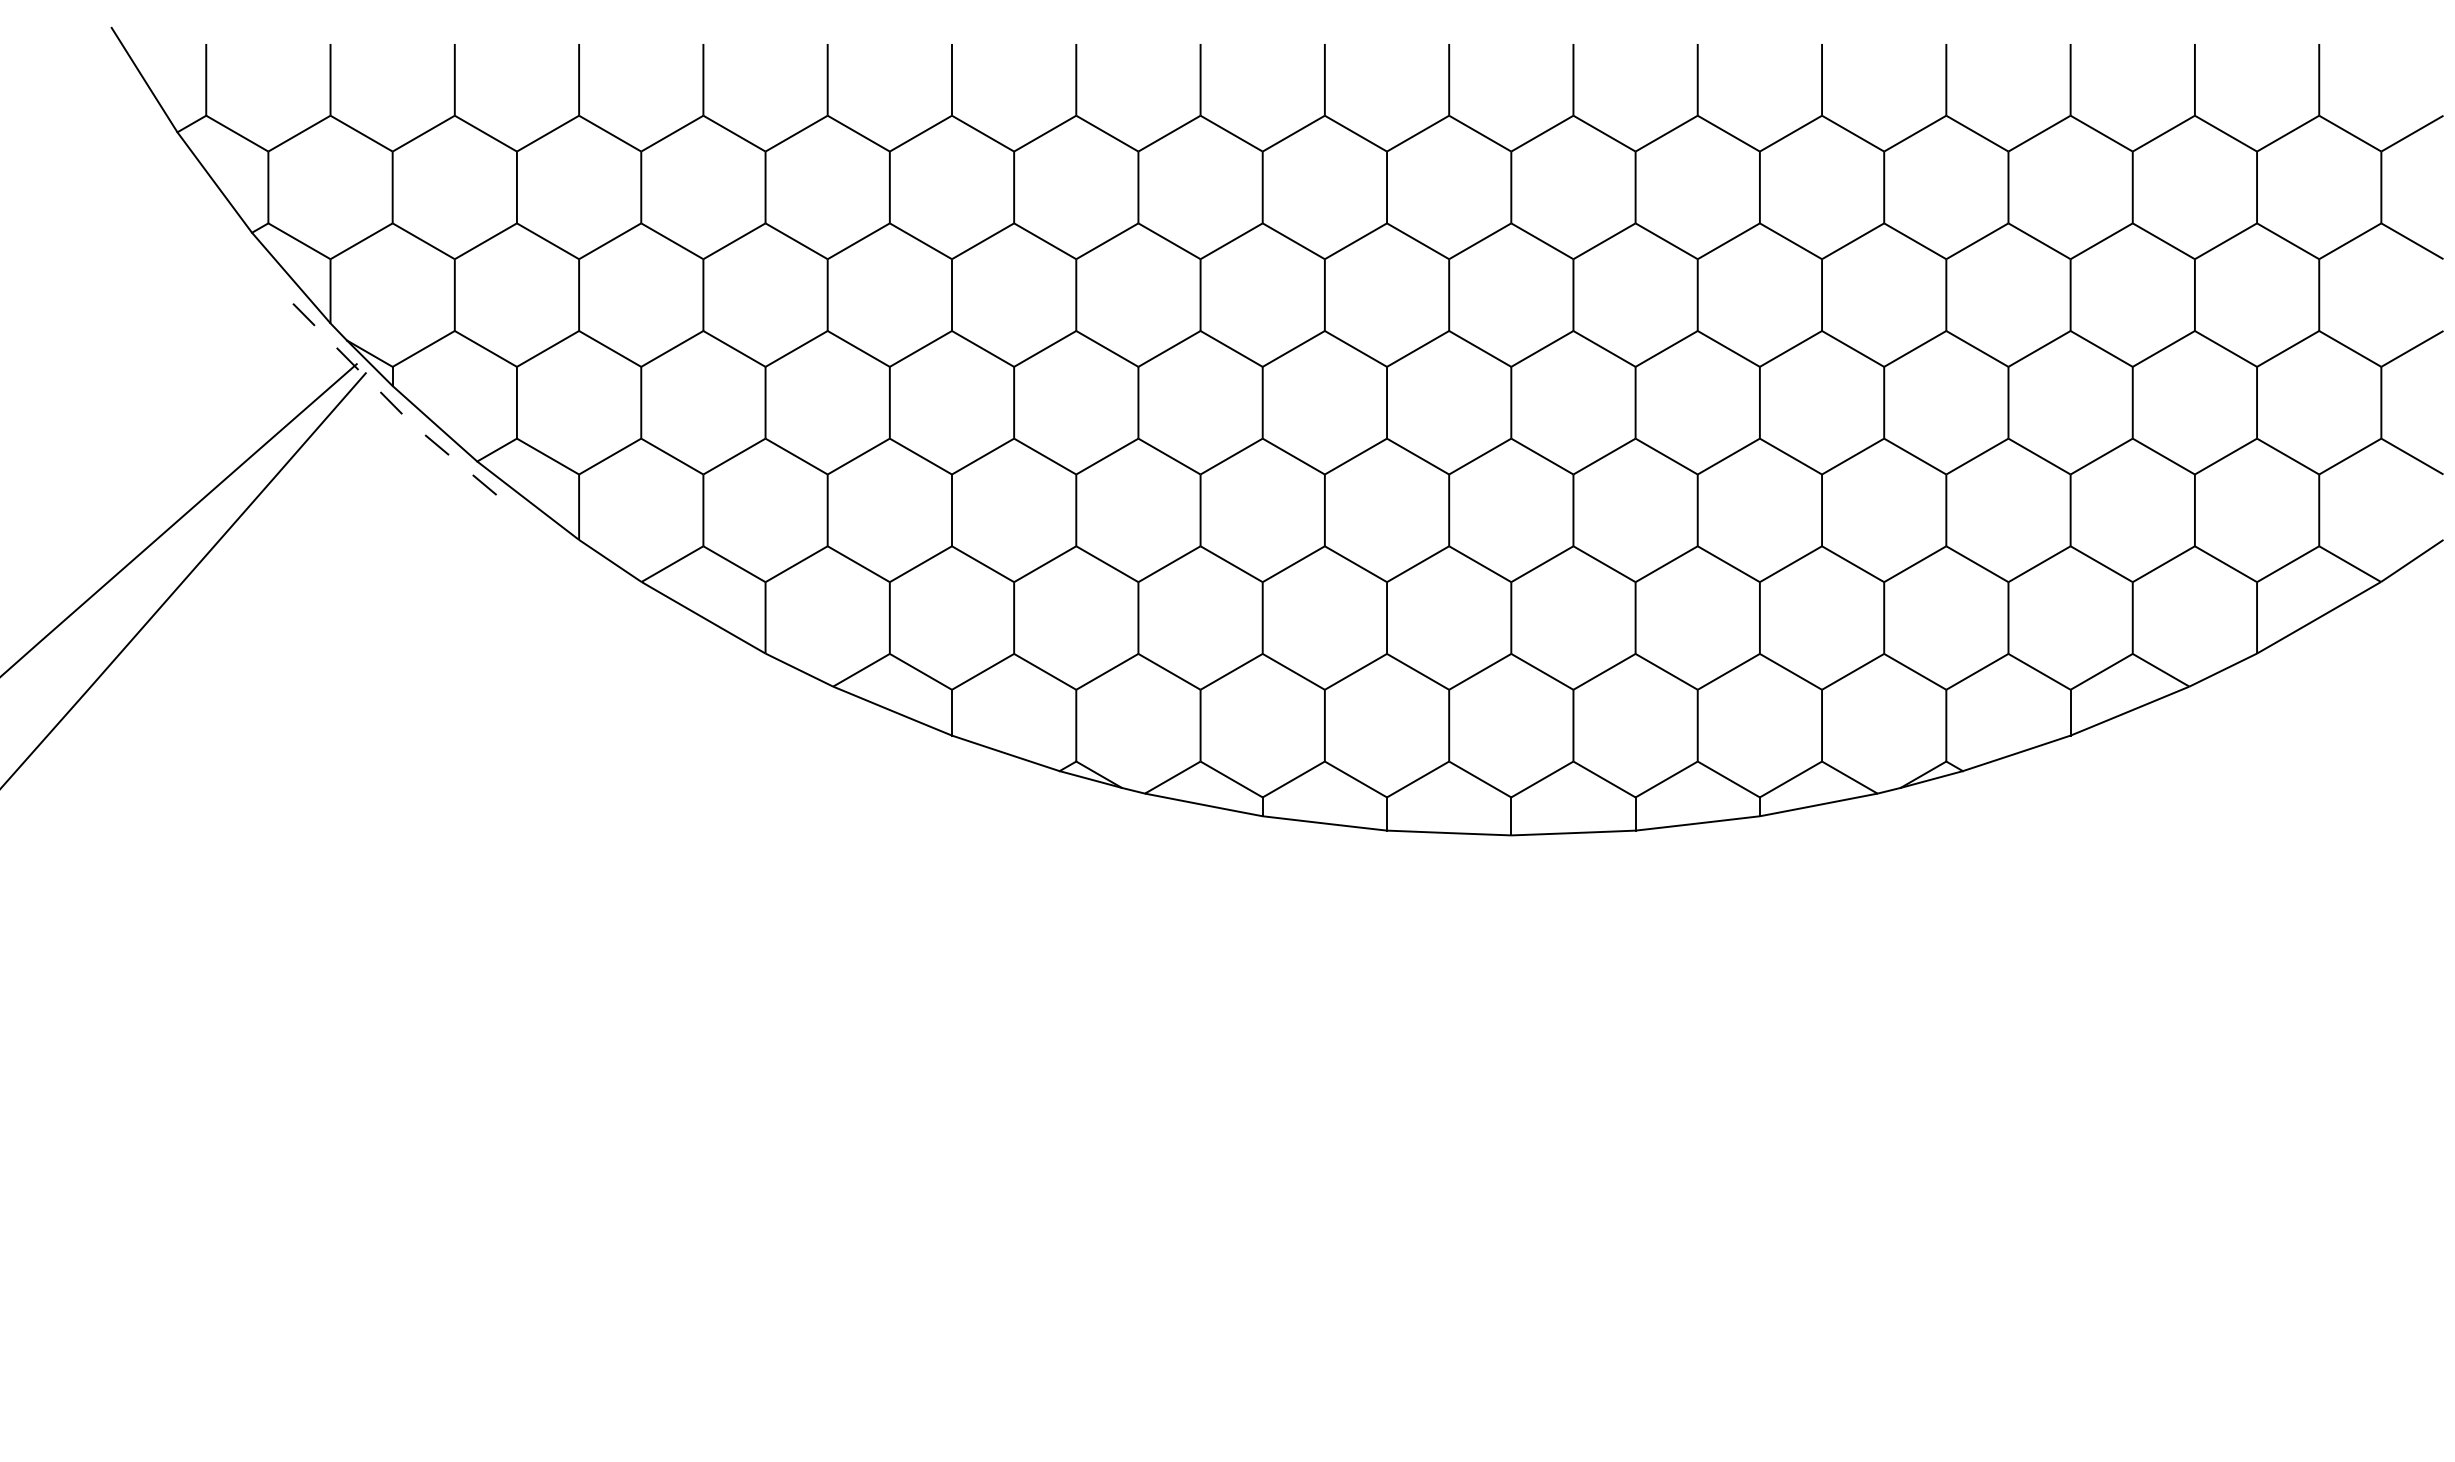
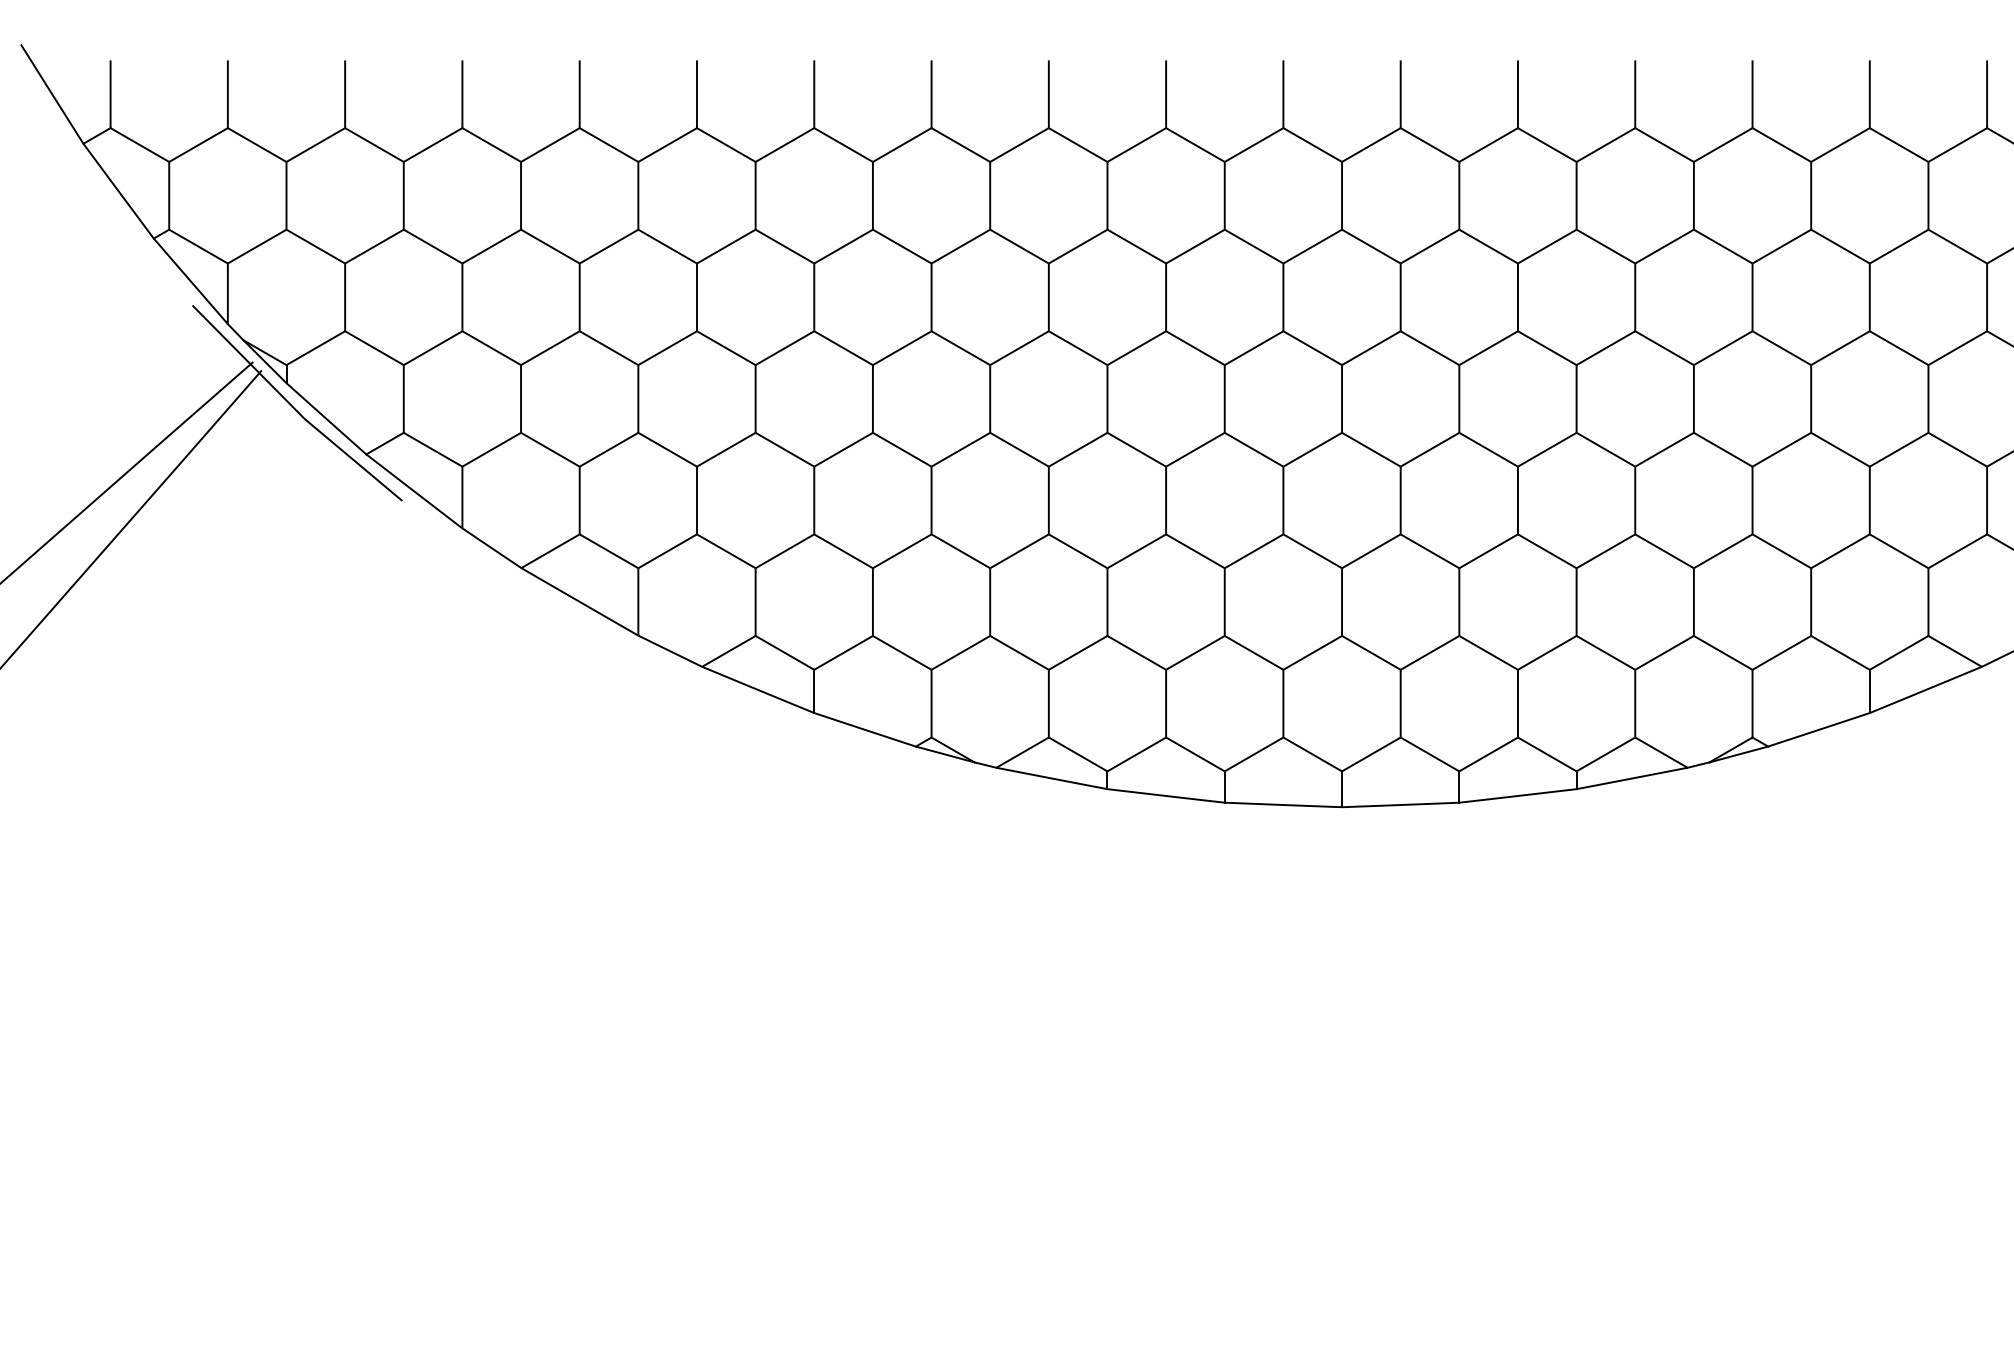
line: (400, 412) -> (293, 408), dashed -> solid

